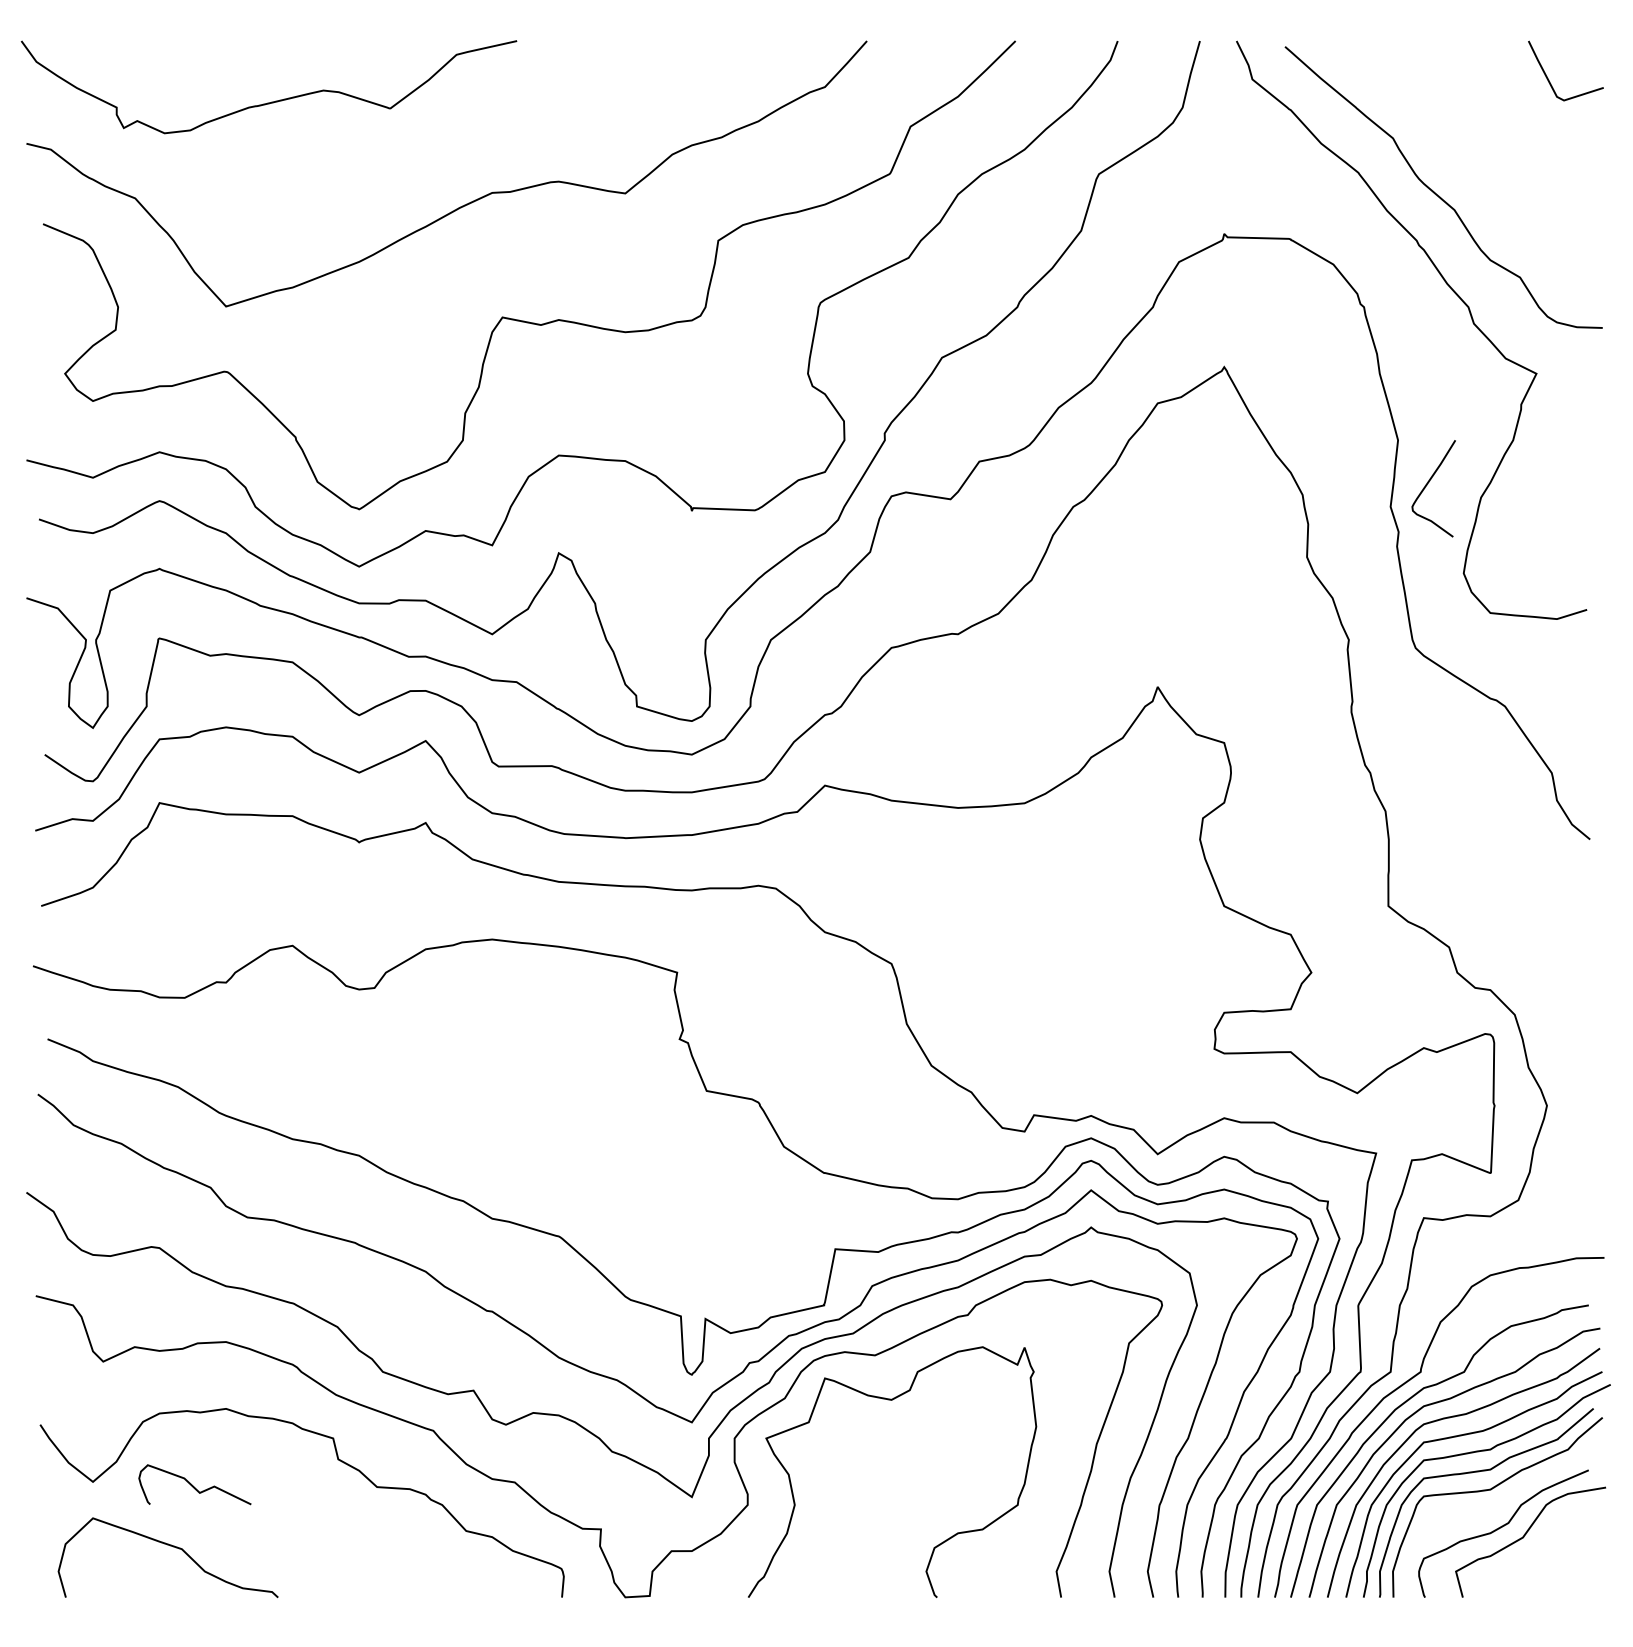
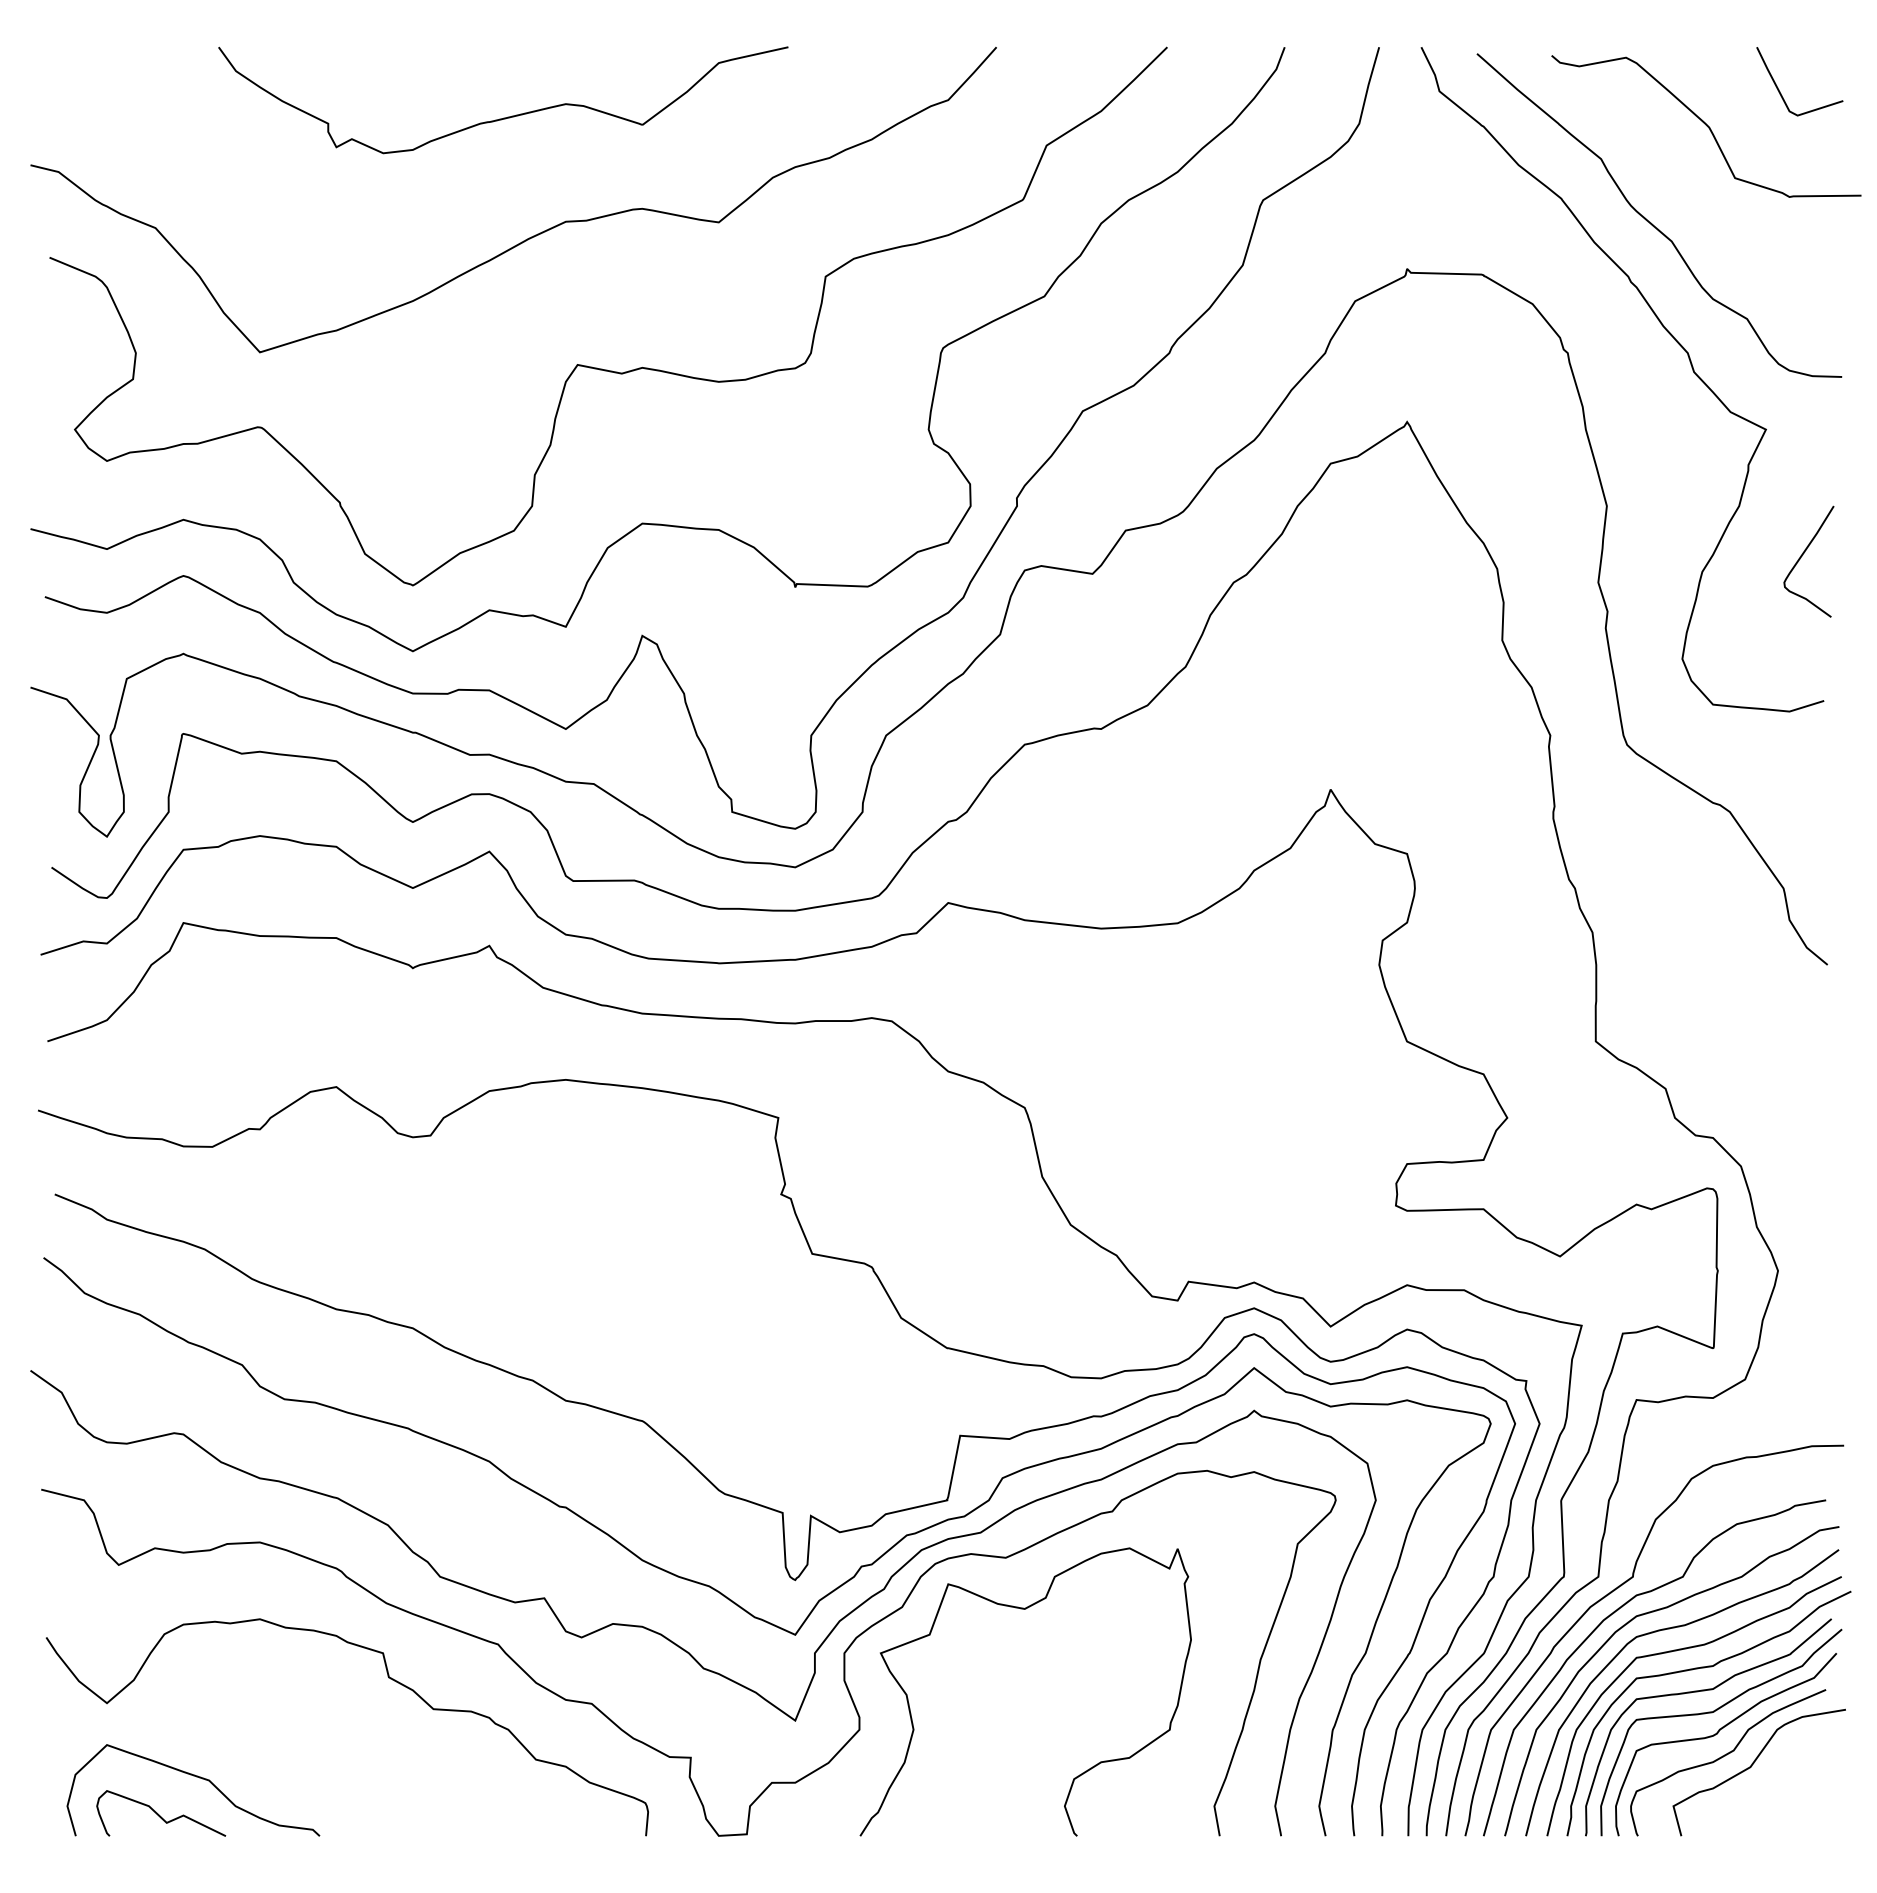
curve: (272, 101) -> (507, 116), moved
curve: (1484, 110) -> (1706, 126), added
curve: (1428, 484) -> (1802, 556), moved
curve: (193, 1485) -> (159, 1814), moved
curve: (1494, 1509) -> (1717, 1734), added

